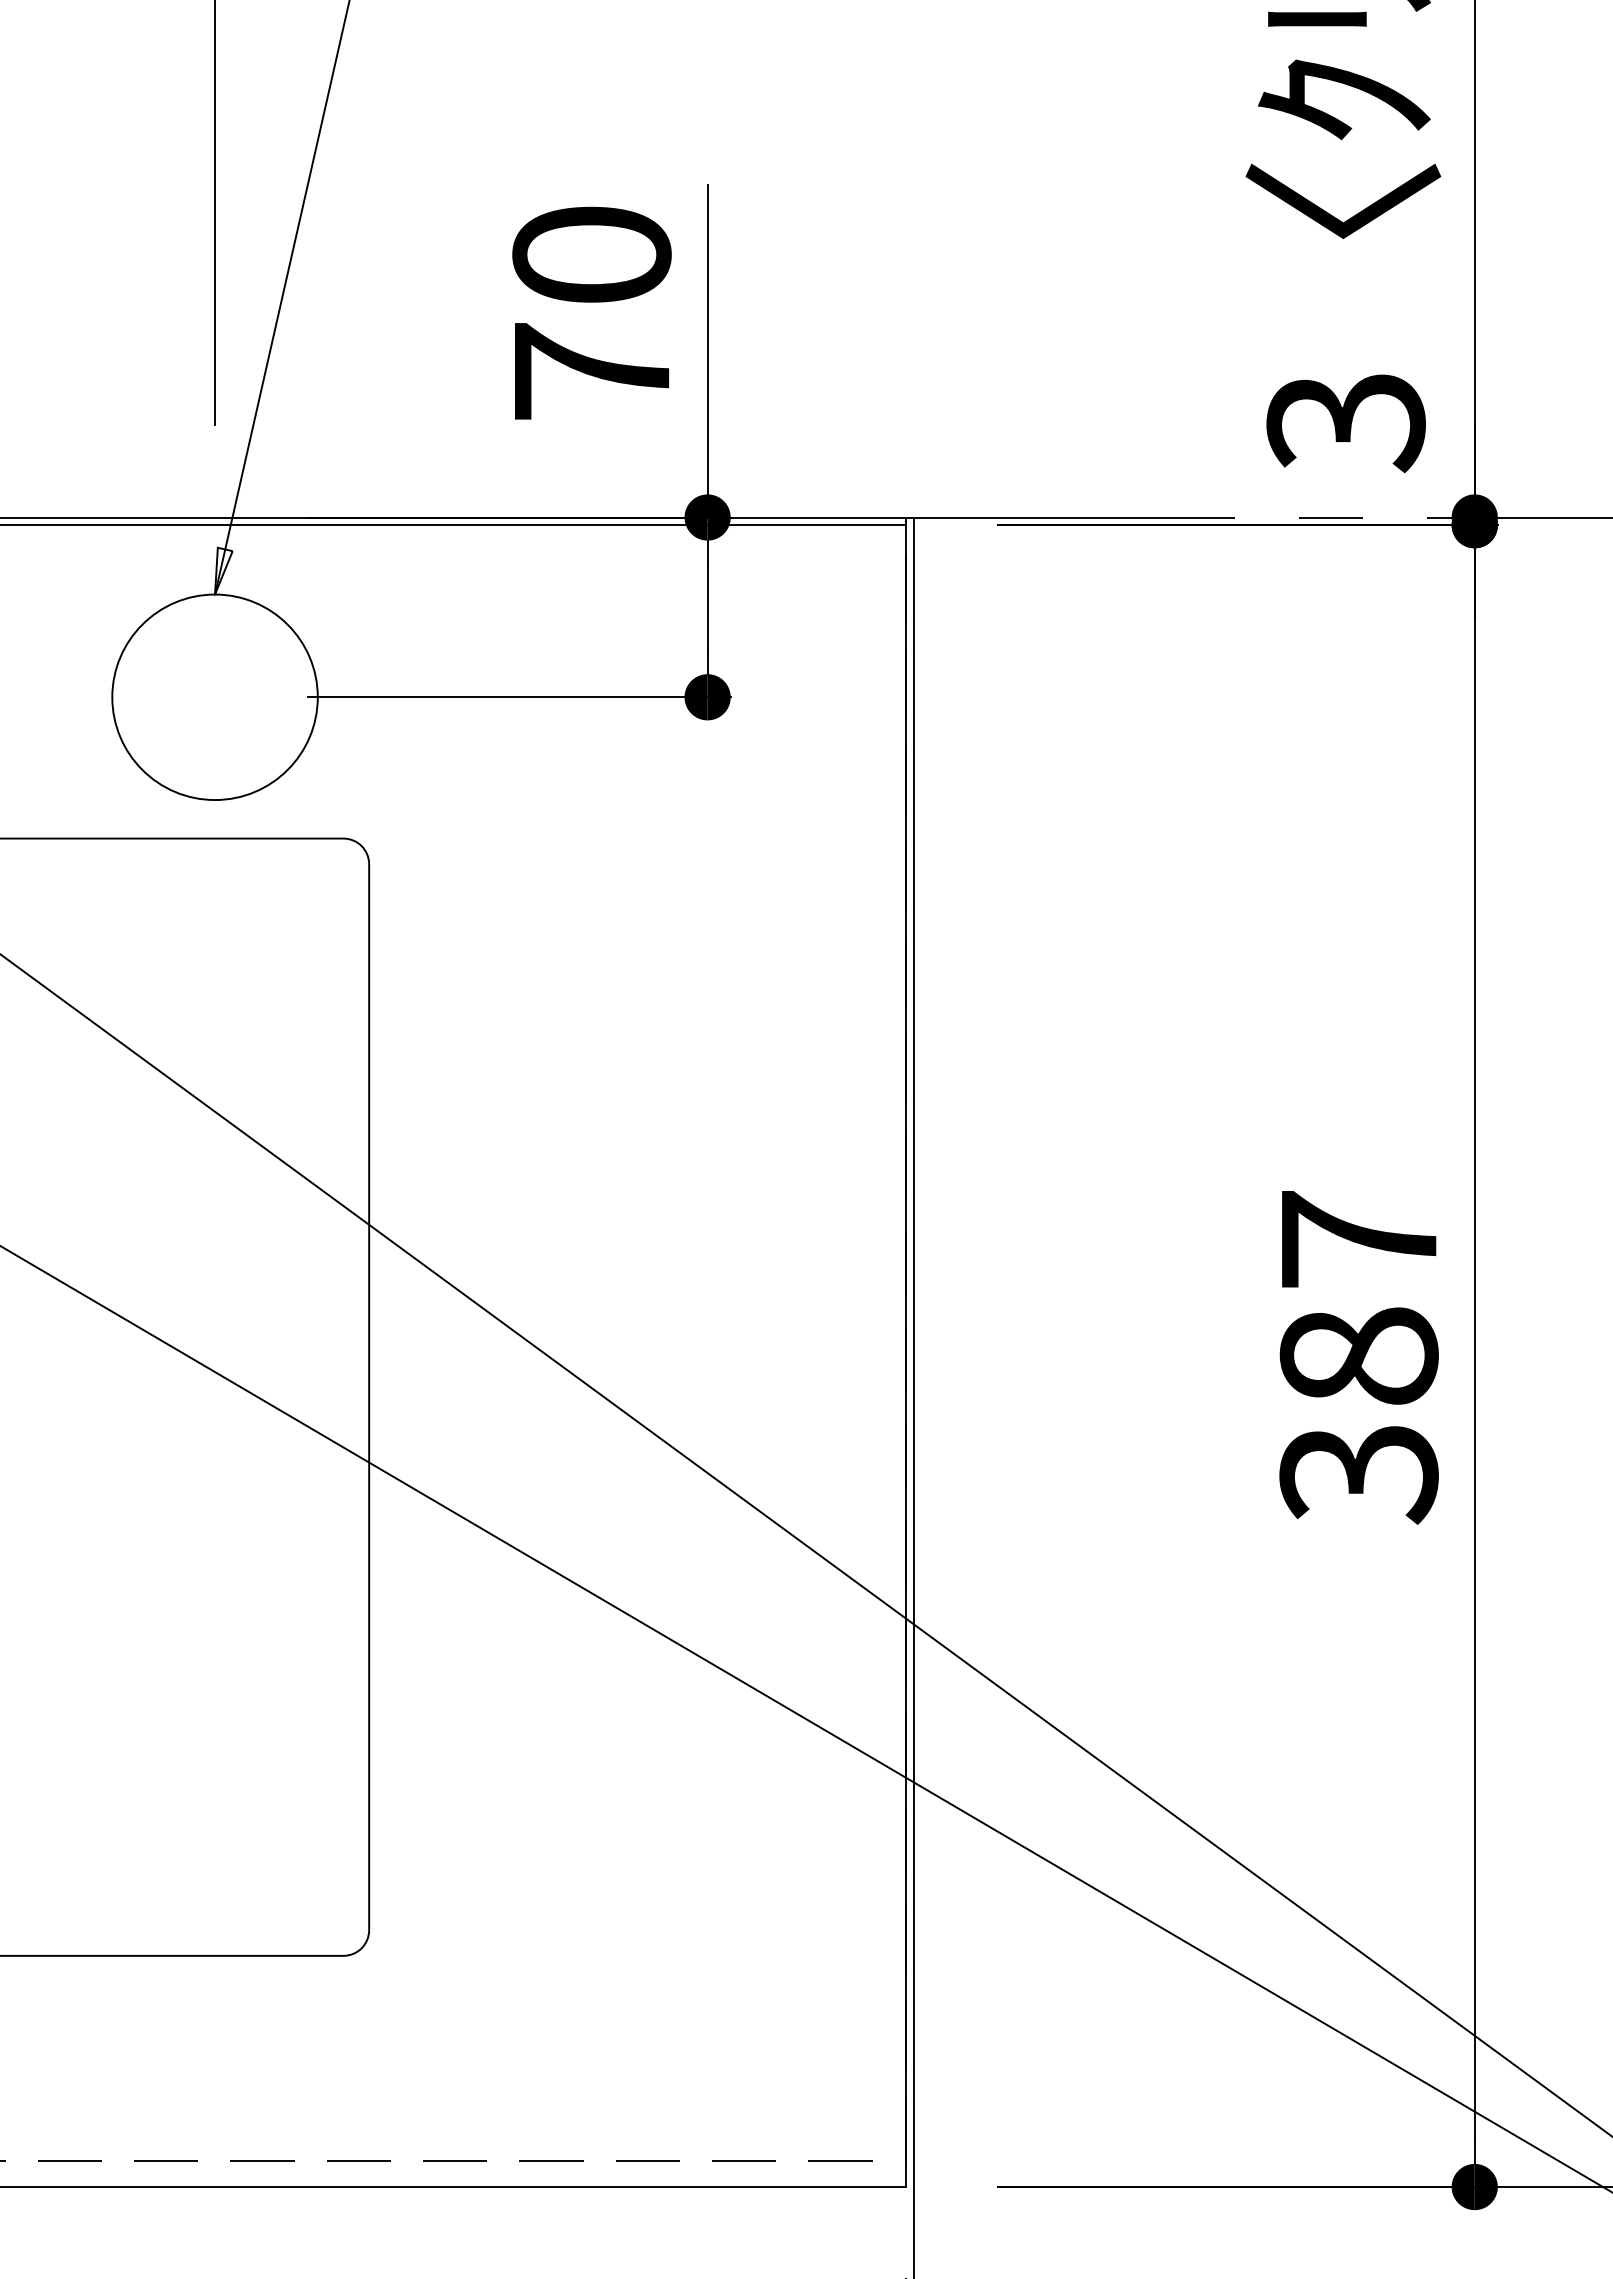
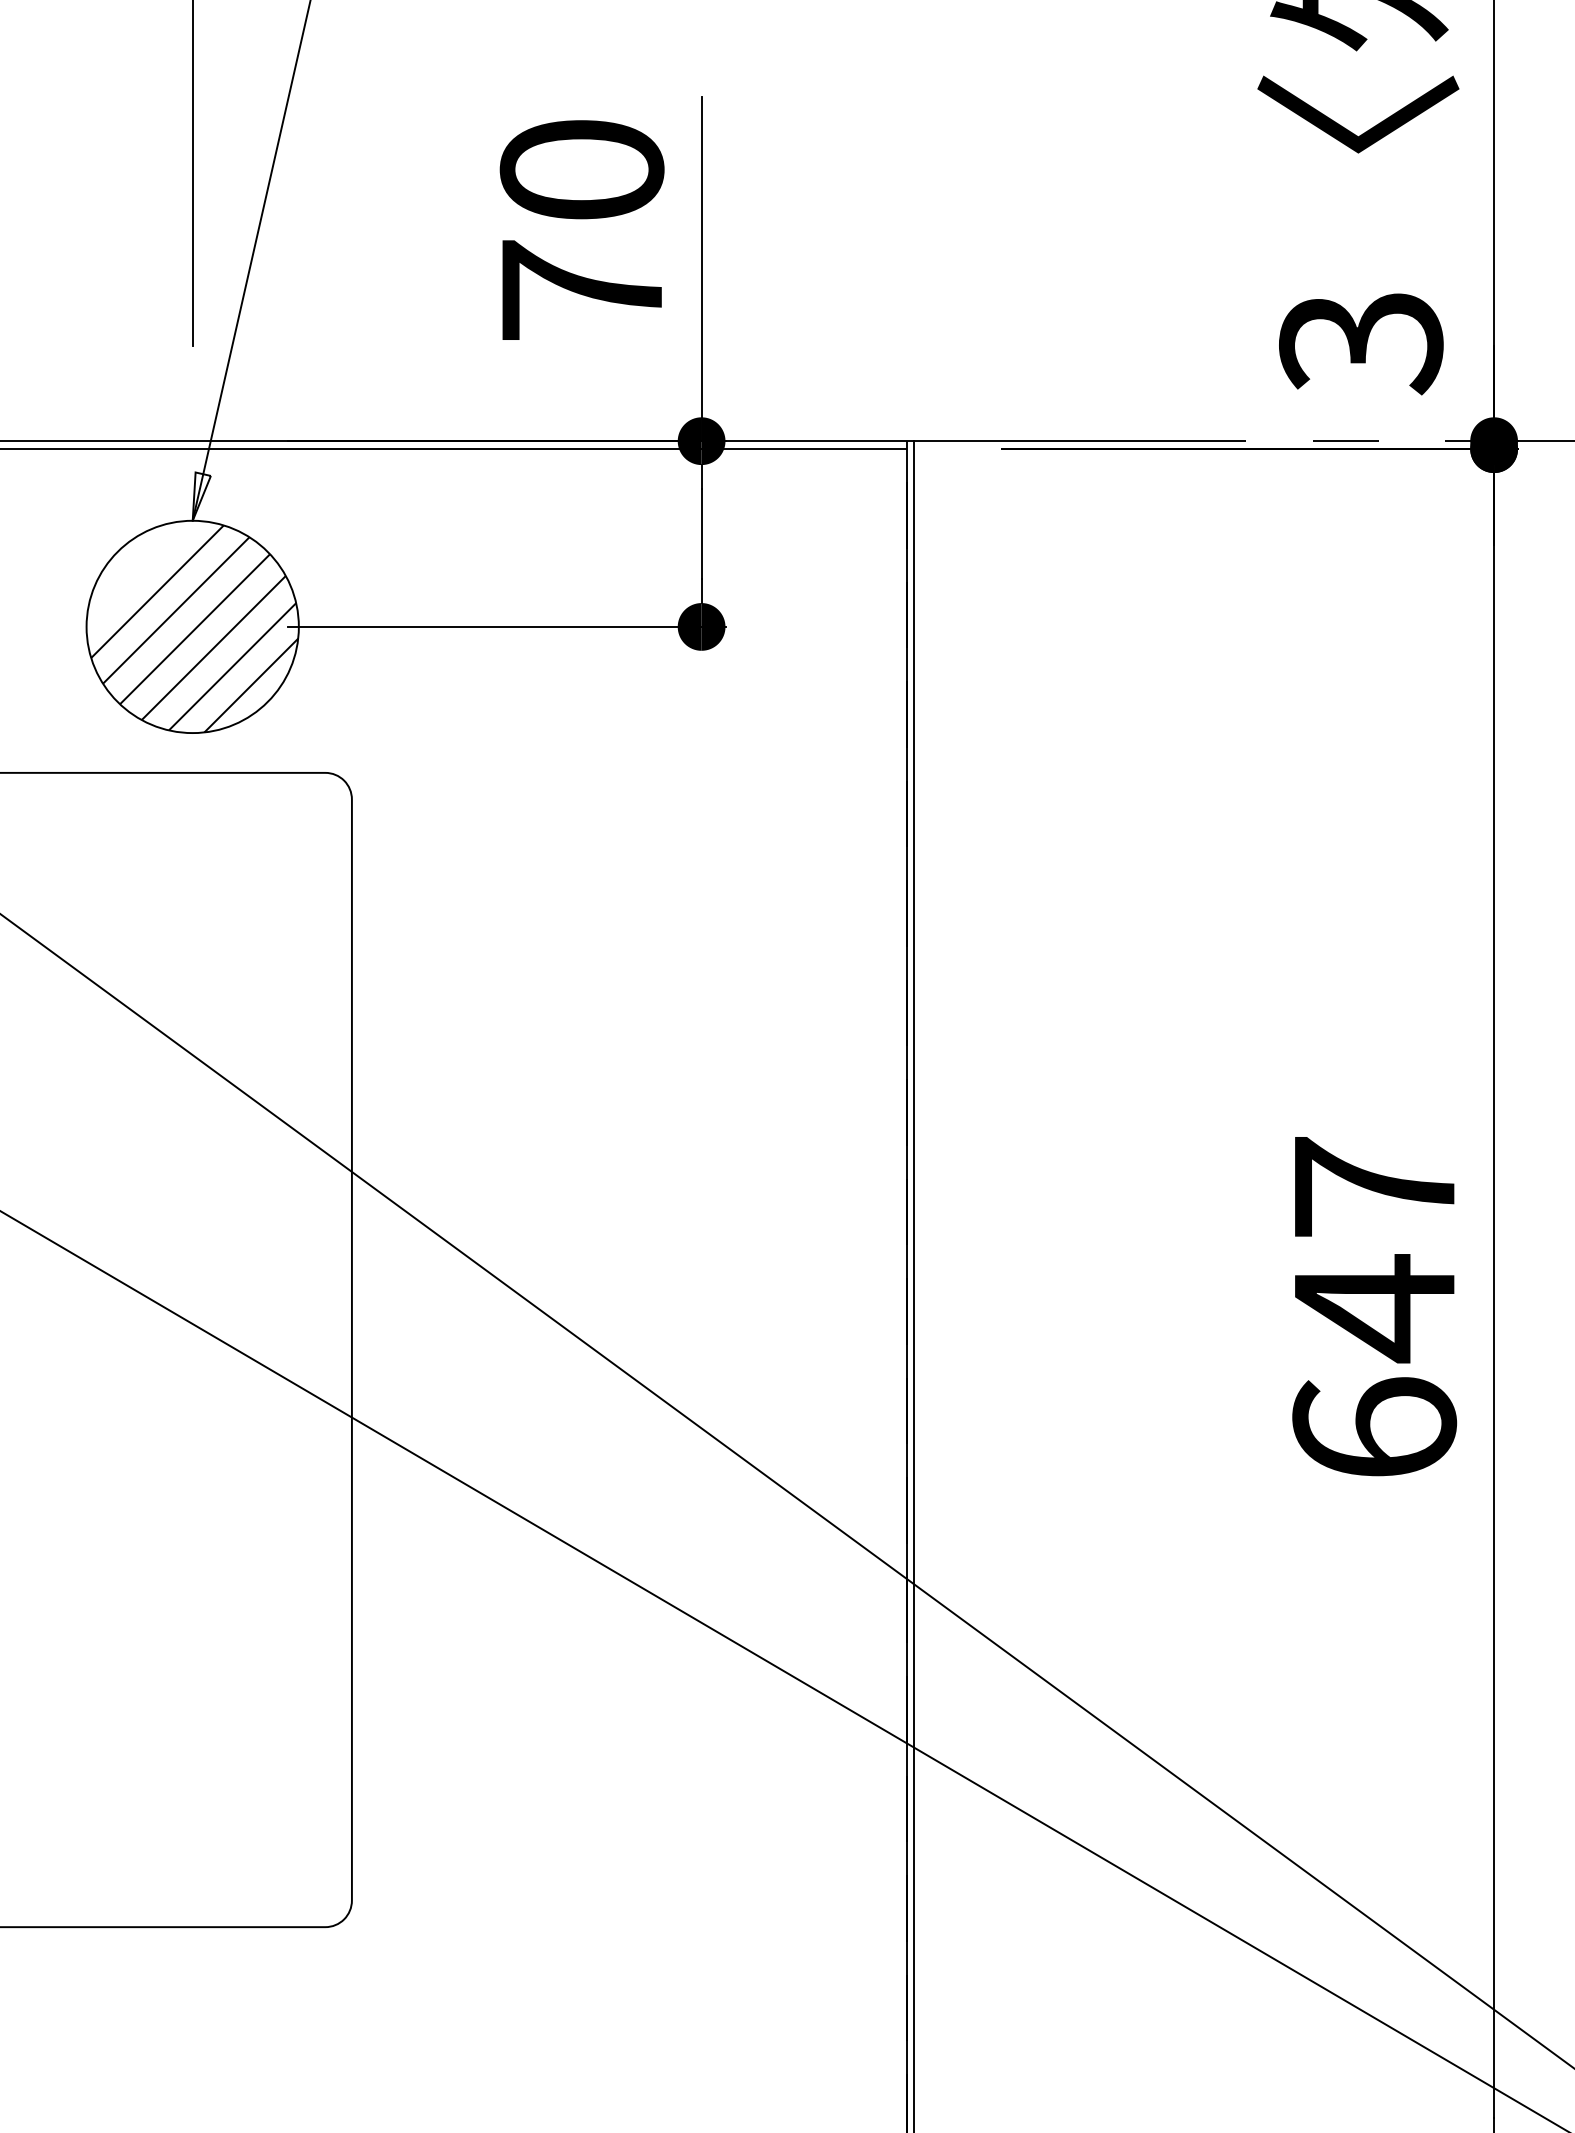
hatch: (216, 699) -> (194, 629), added
text: (1358, 1414) -> (1374, 1367), 387 -> 647

